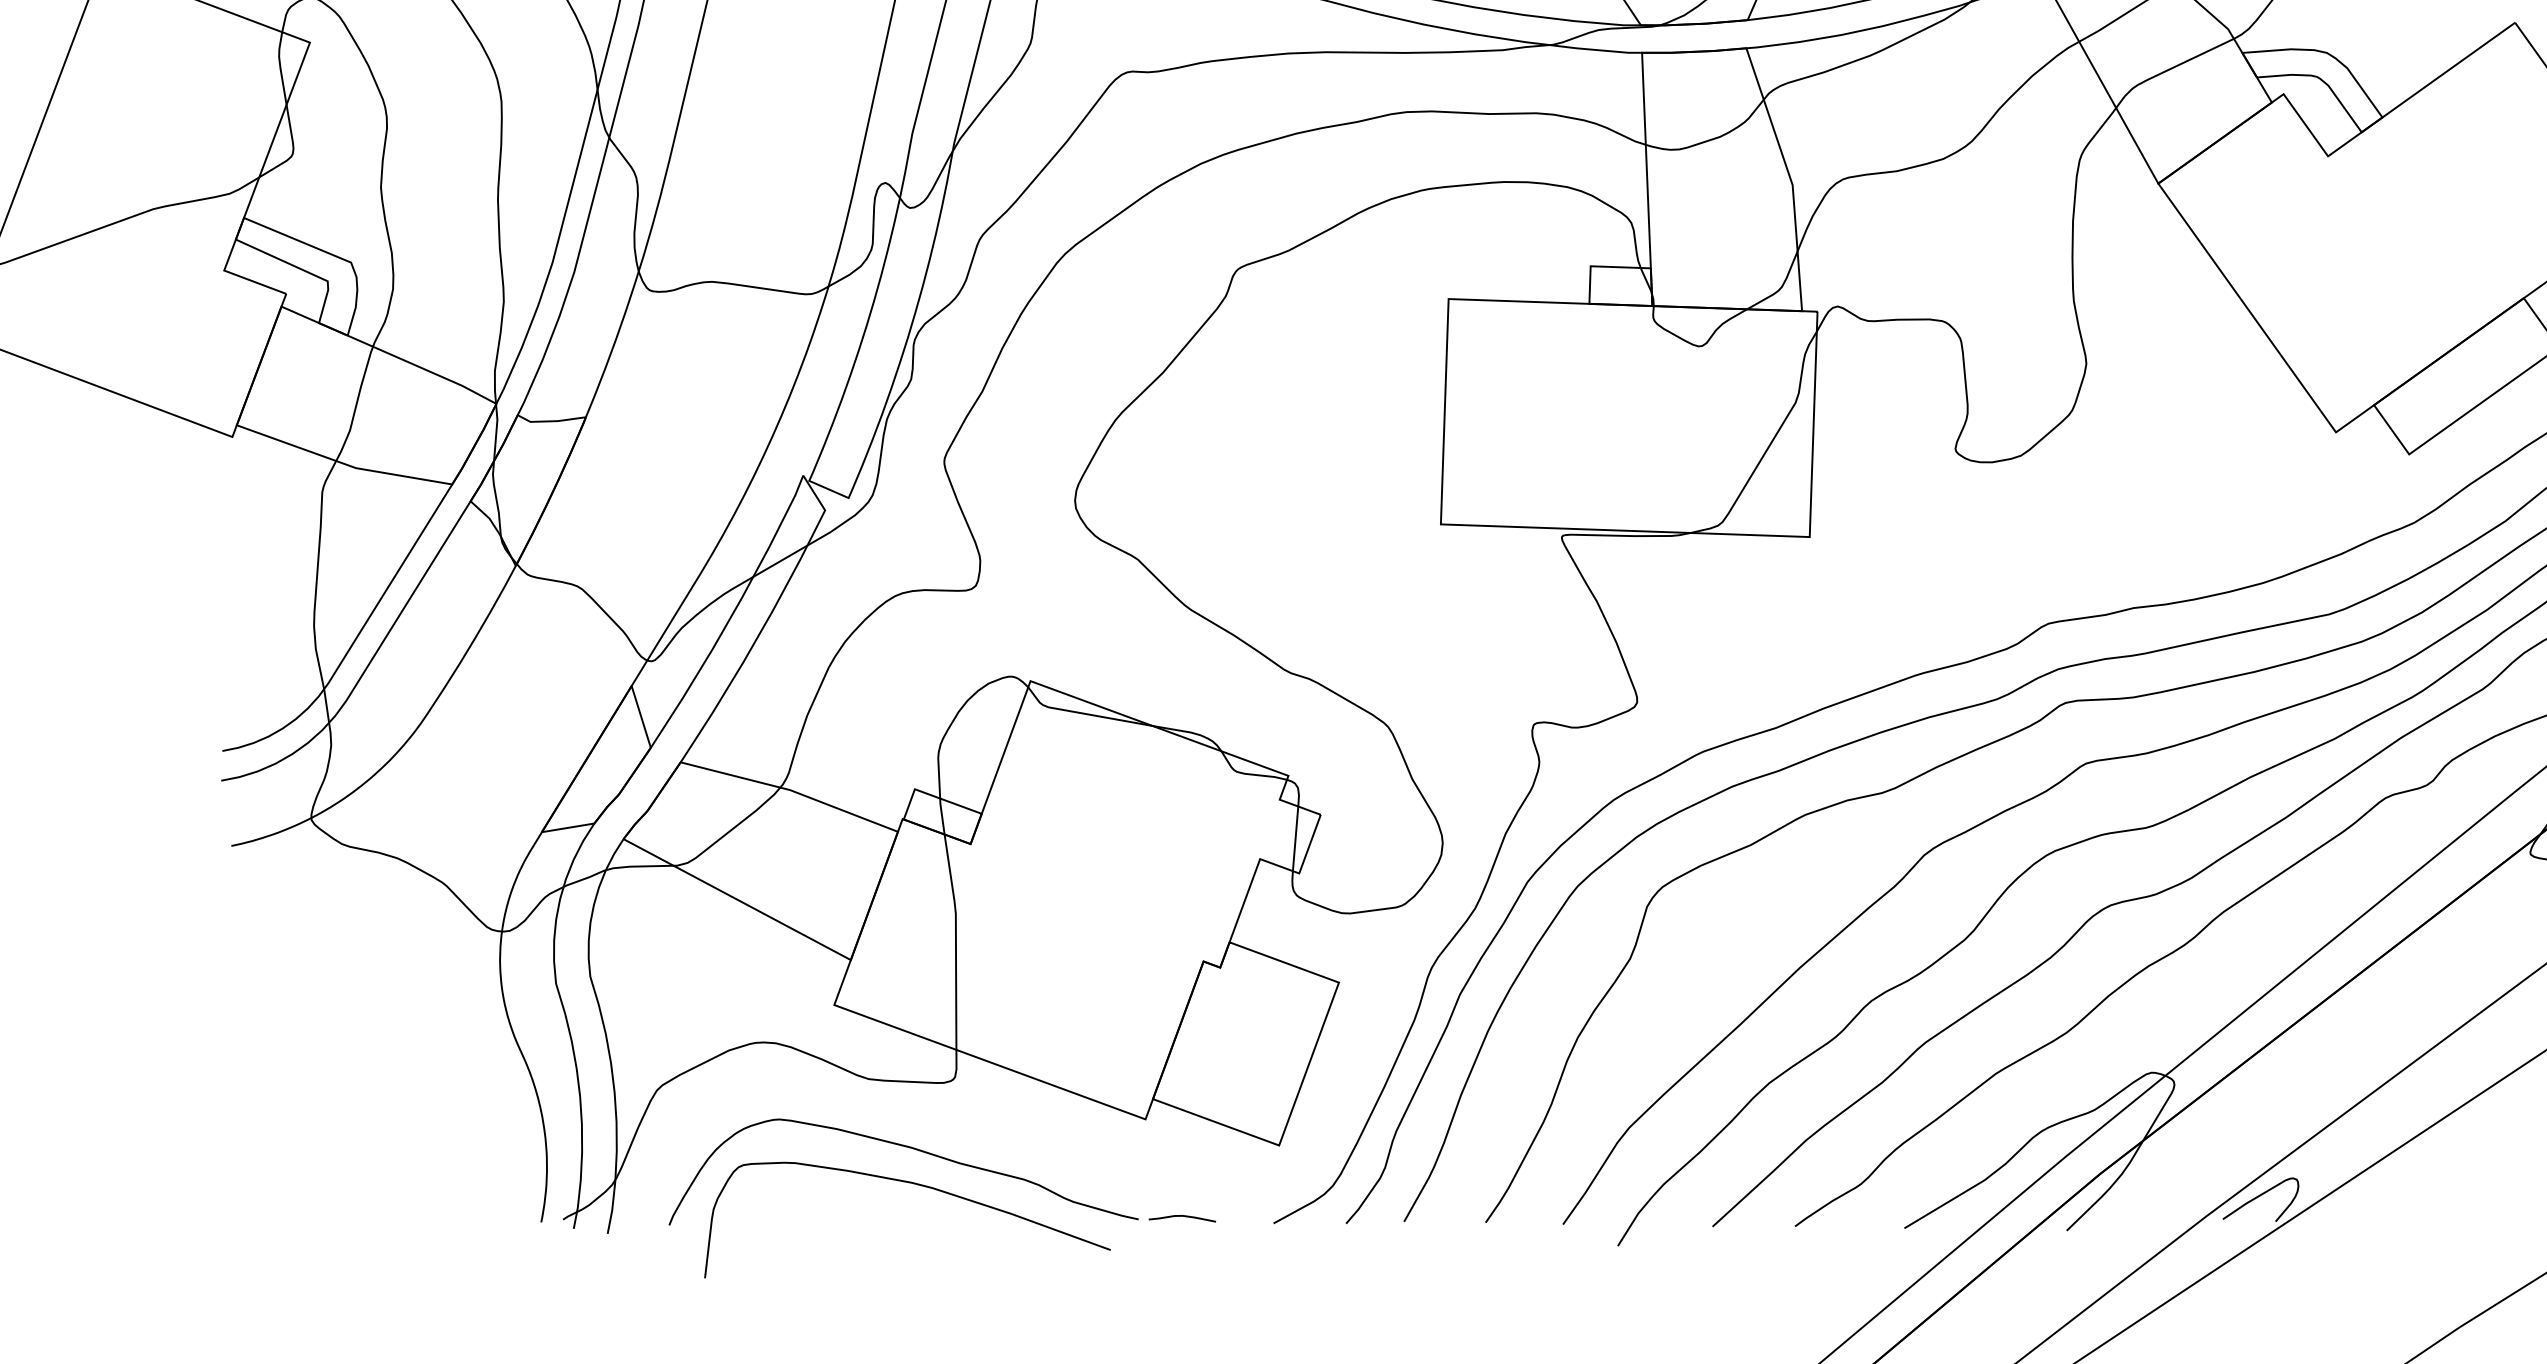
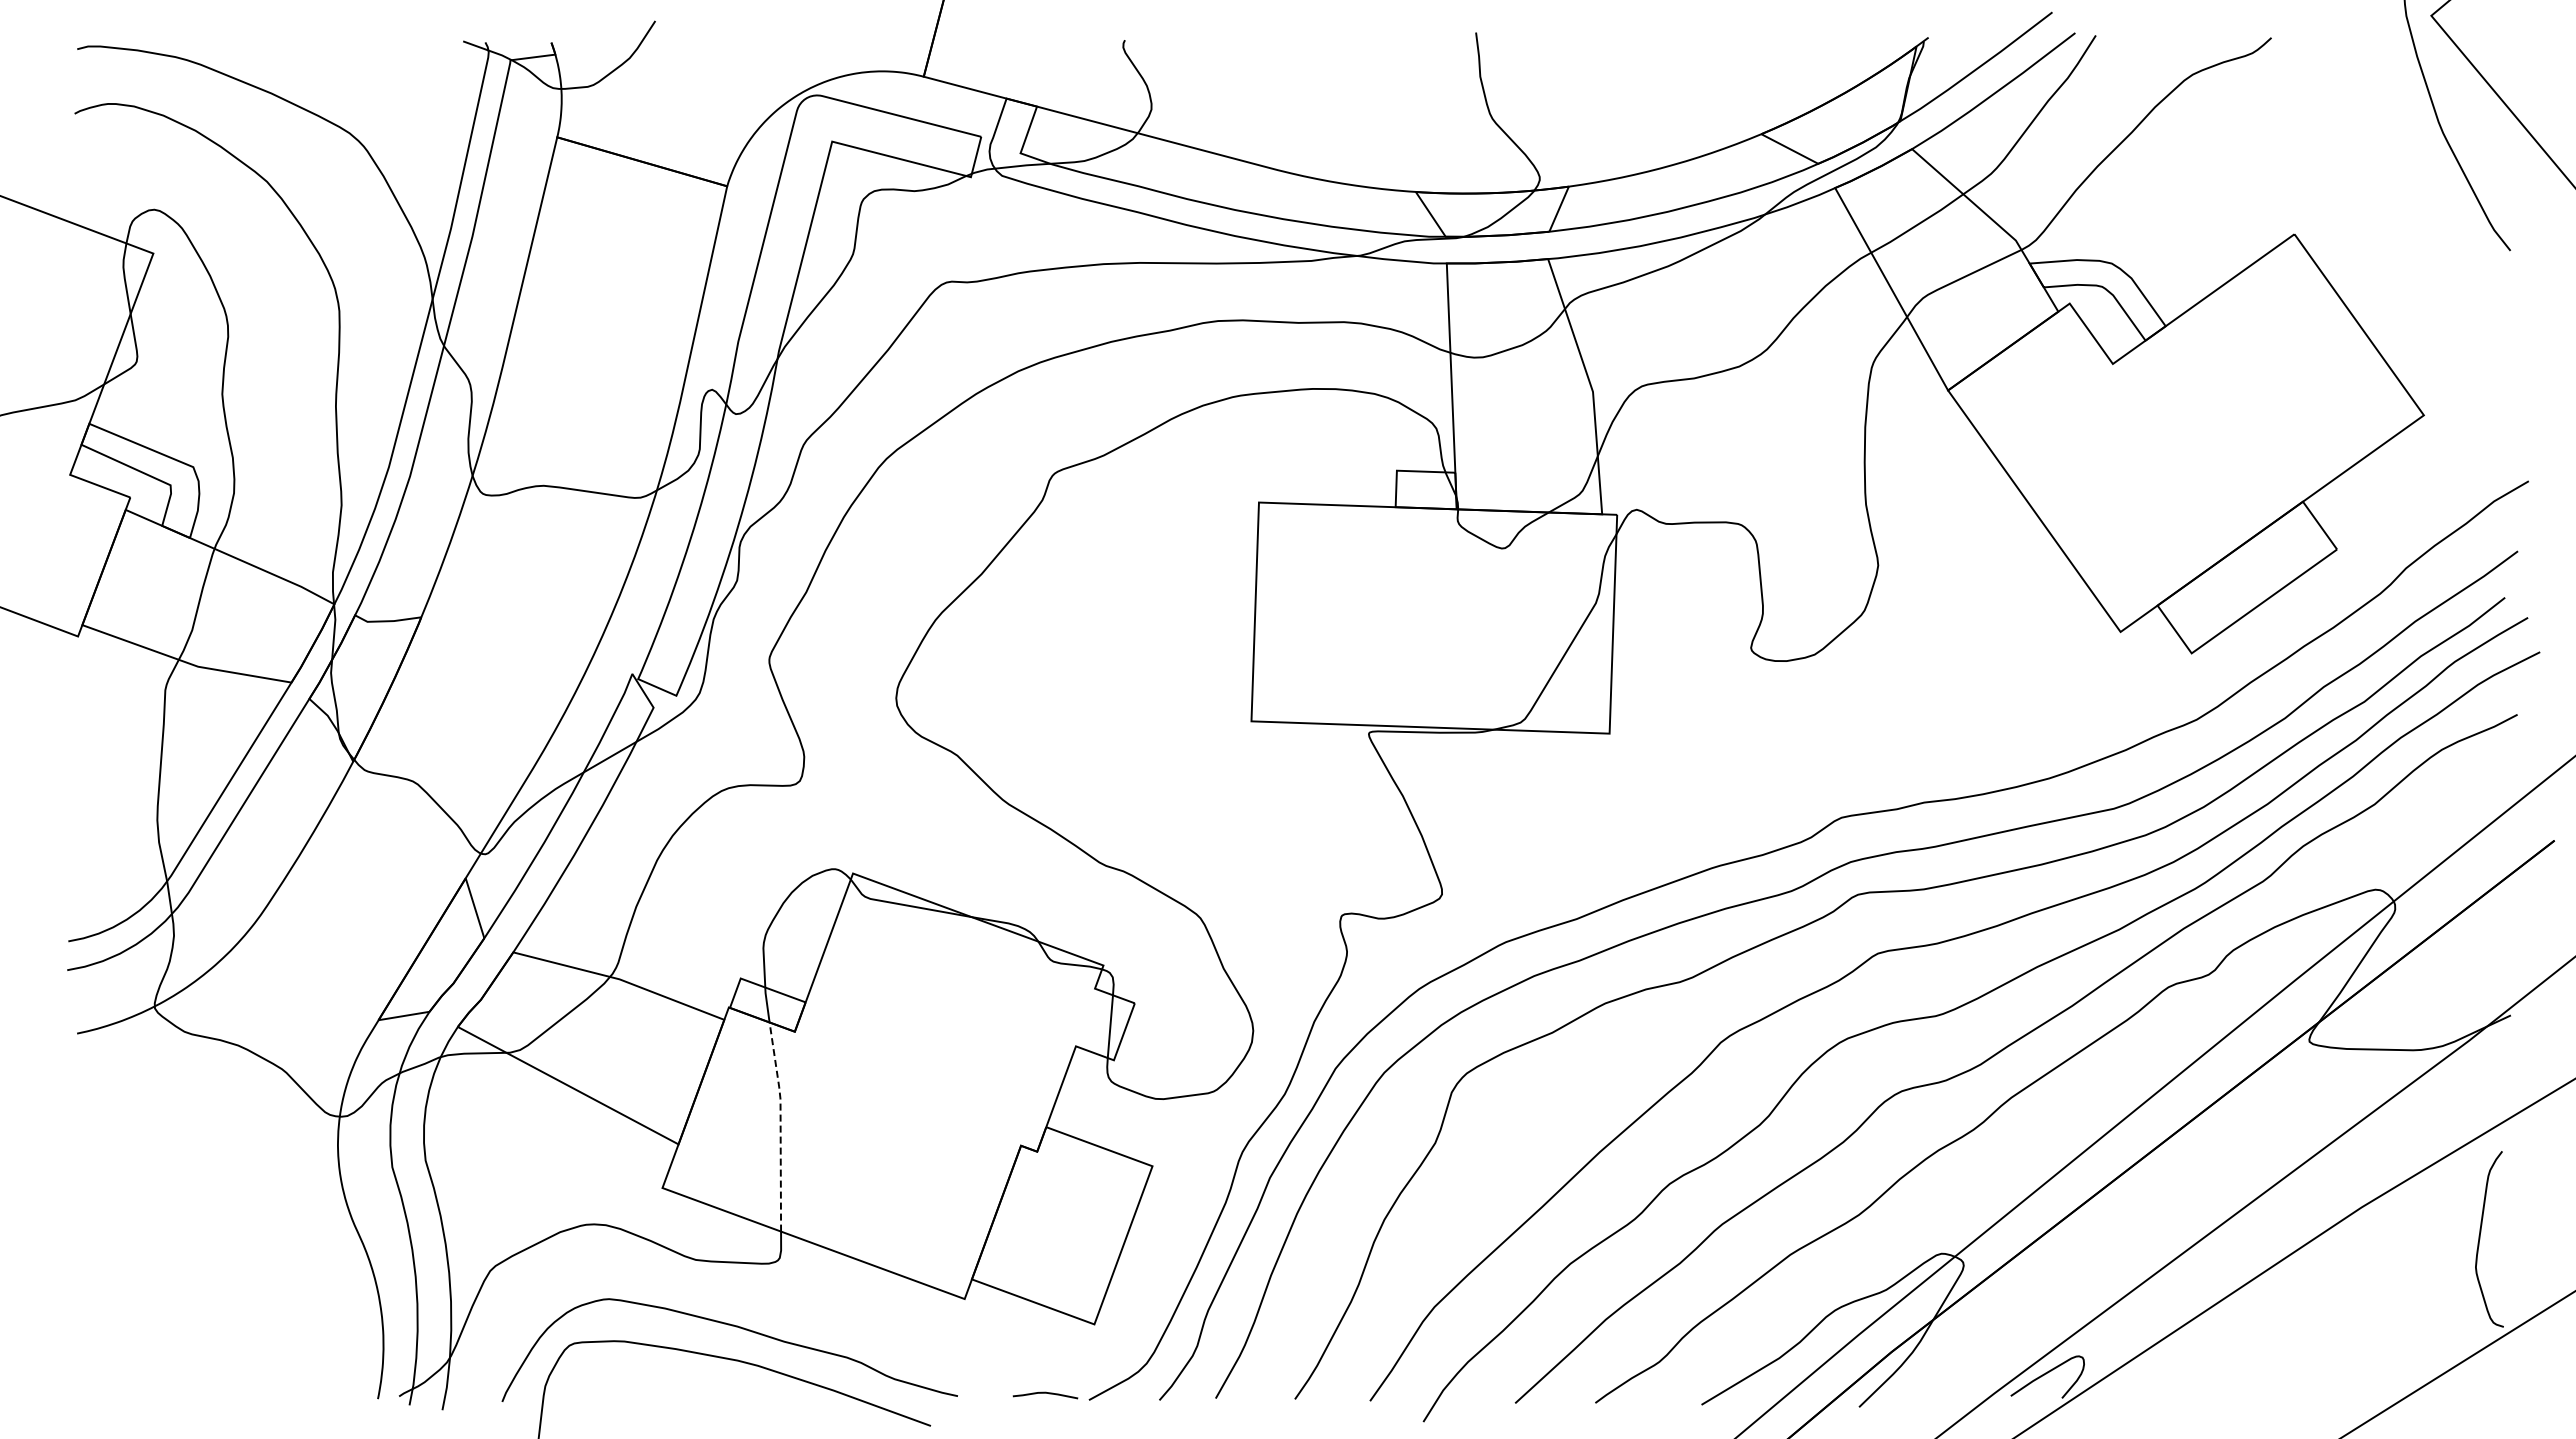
line: (955, 940) -> (780, 1125), solid -> dashed
curve: (1182, 1216) -> (1045, 1393), moved

